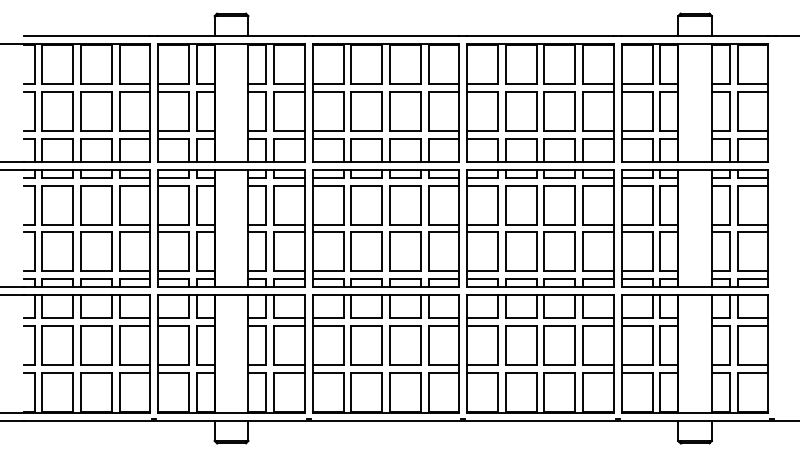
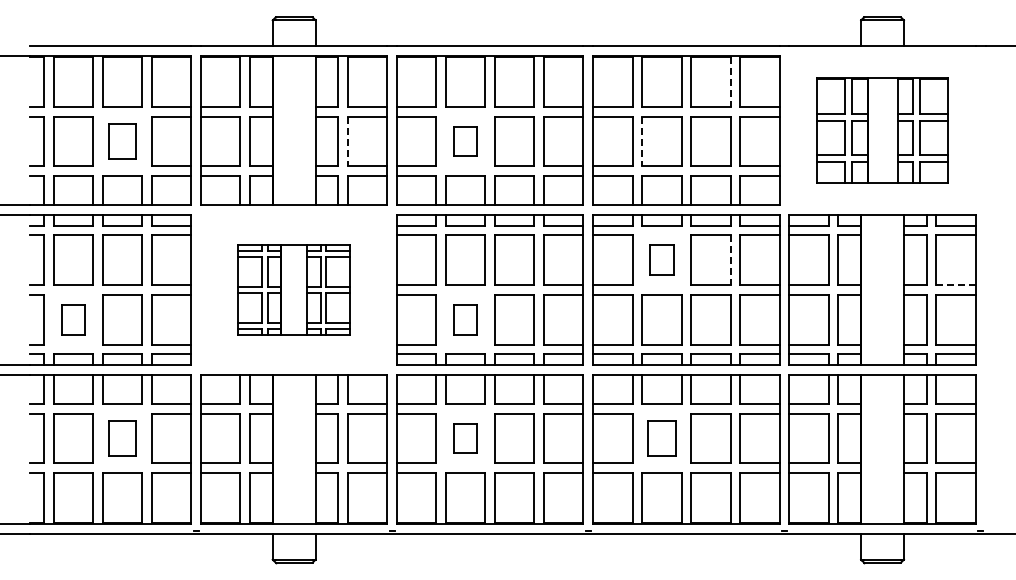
line: (575, 64) -> (730, 81), solid -> dashed
part: (695, 102) -> (882, 130), size x0.7
part: (96, 111) -> (122, 141), size x0.7
line: (274, 111) -> (348, 141), solid -> dashed
part: (366, 111) -> (465, 141), size x0.6
line: (505, 111) -> (642, 141), solid -> dashed
part: (520, 204) -> (661, 259), size x0.6
line: (575, 205) -> (730, 260), solid -> dashed
line: (753, 224) -> (956, 285), solid -> dashed
part: (231, 228) -> (293, 289), size x0.6
part: (57, 251) -> (73, 319), size x0.6
part: (366, 251) -> (465, 319), size x0.6
part: (96, 345) -> (122, 438), size x0.7
part: (366, 345) -> (465, 438), size x0.6
part: (520, 345) -> (661, 438), size x0.7

